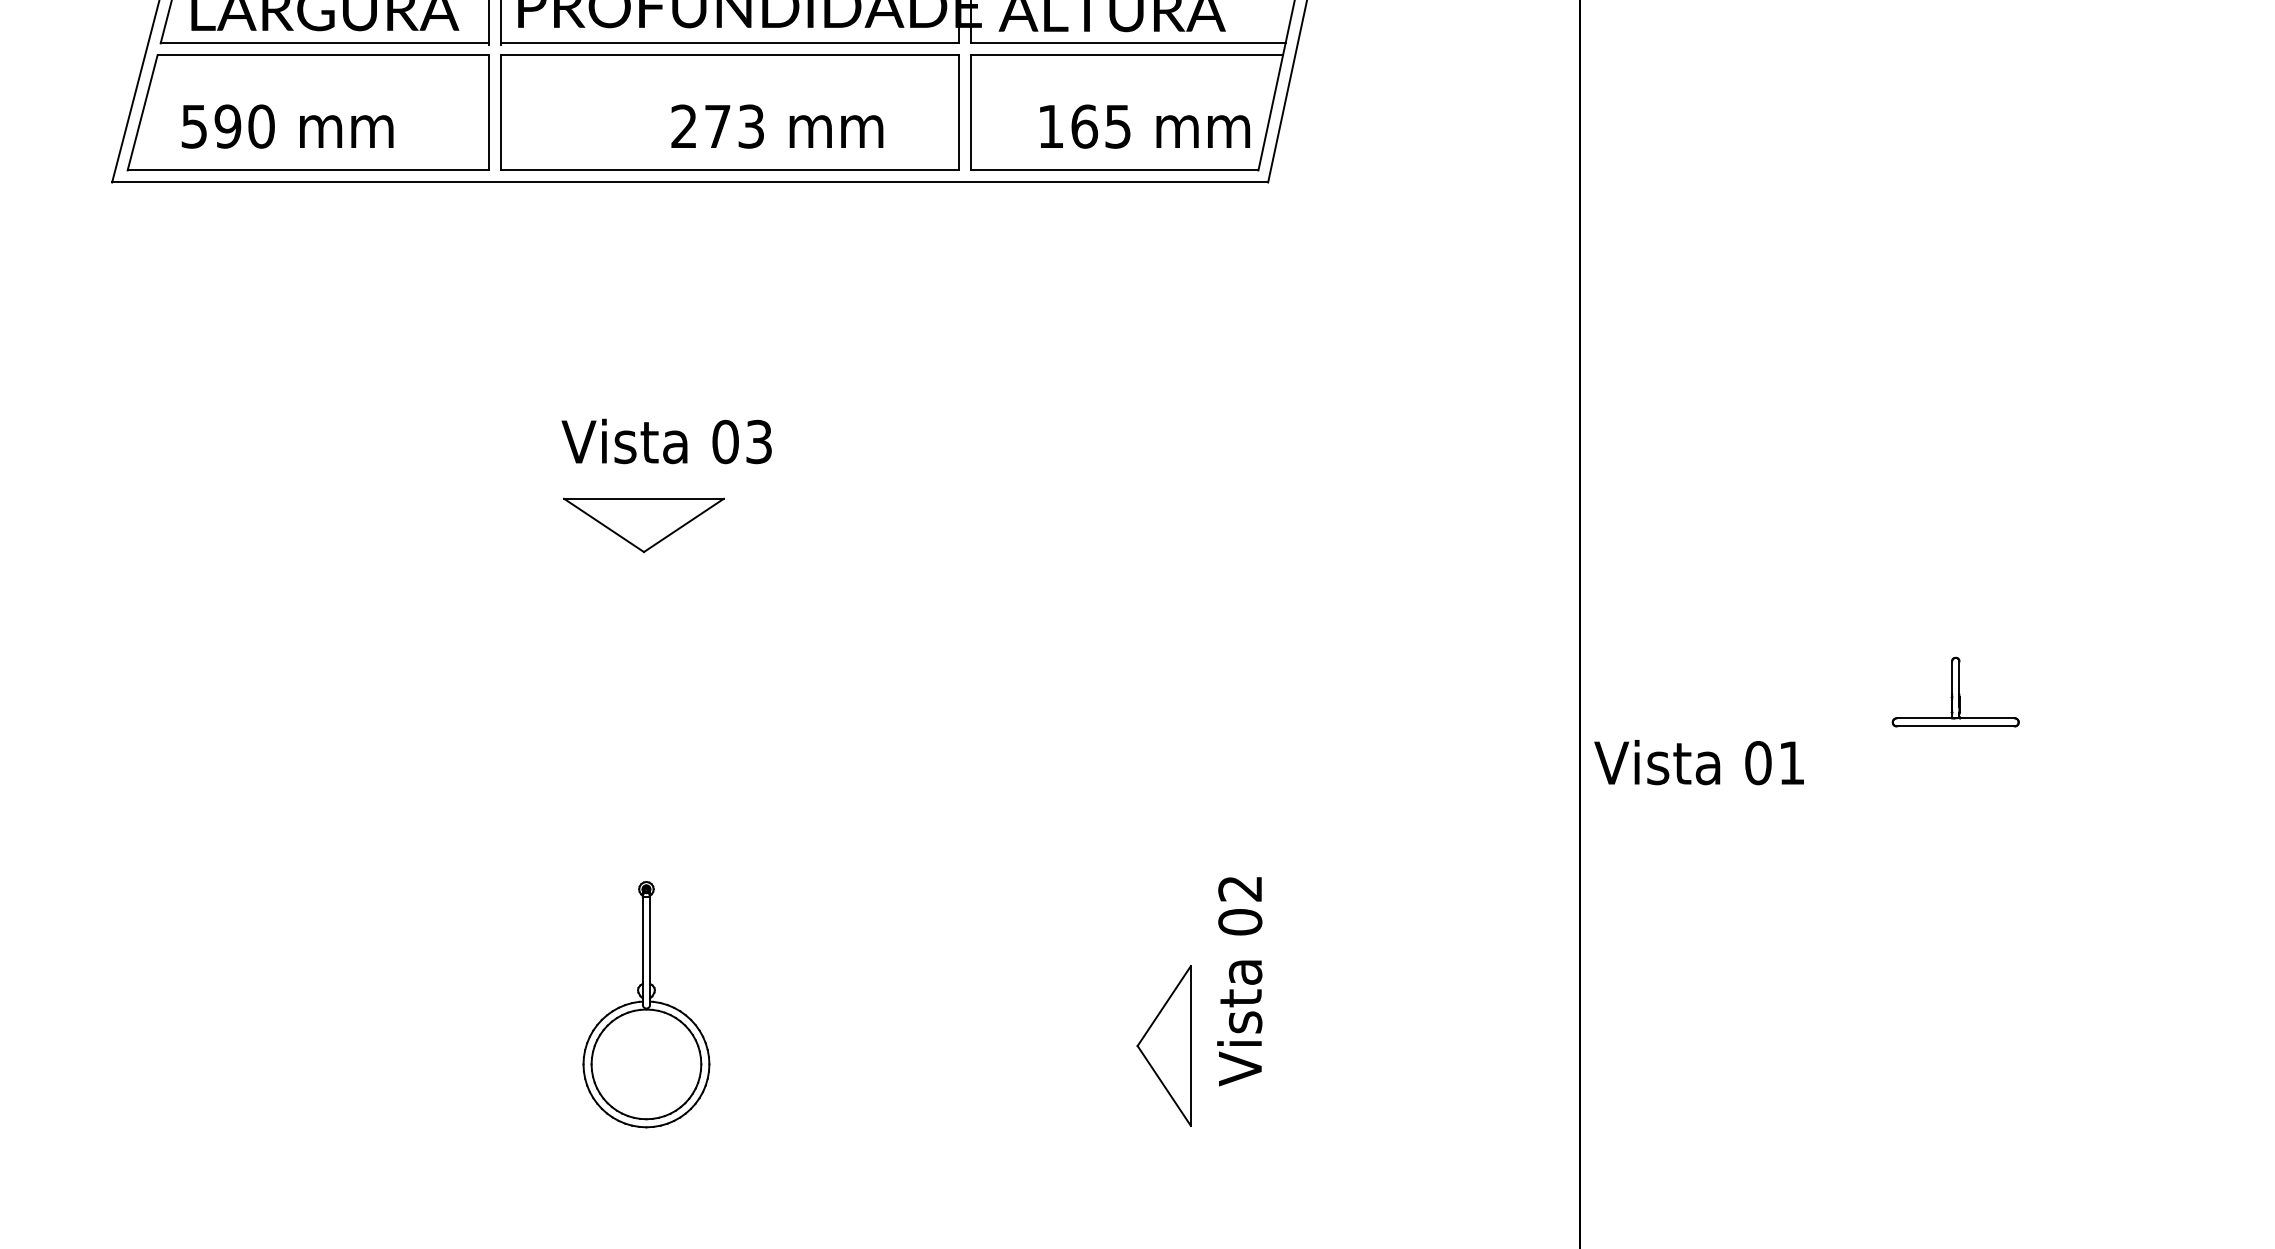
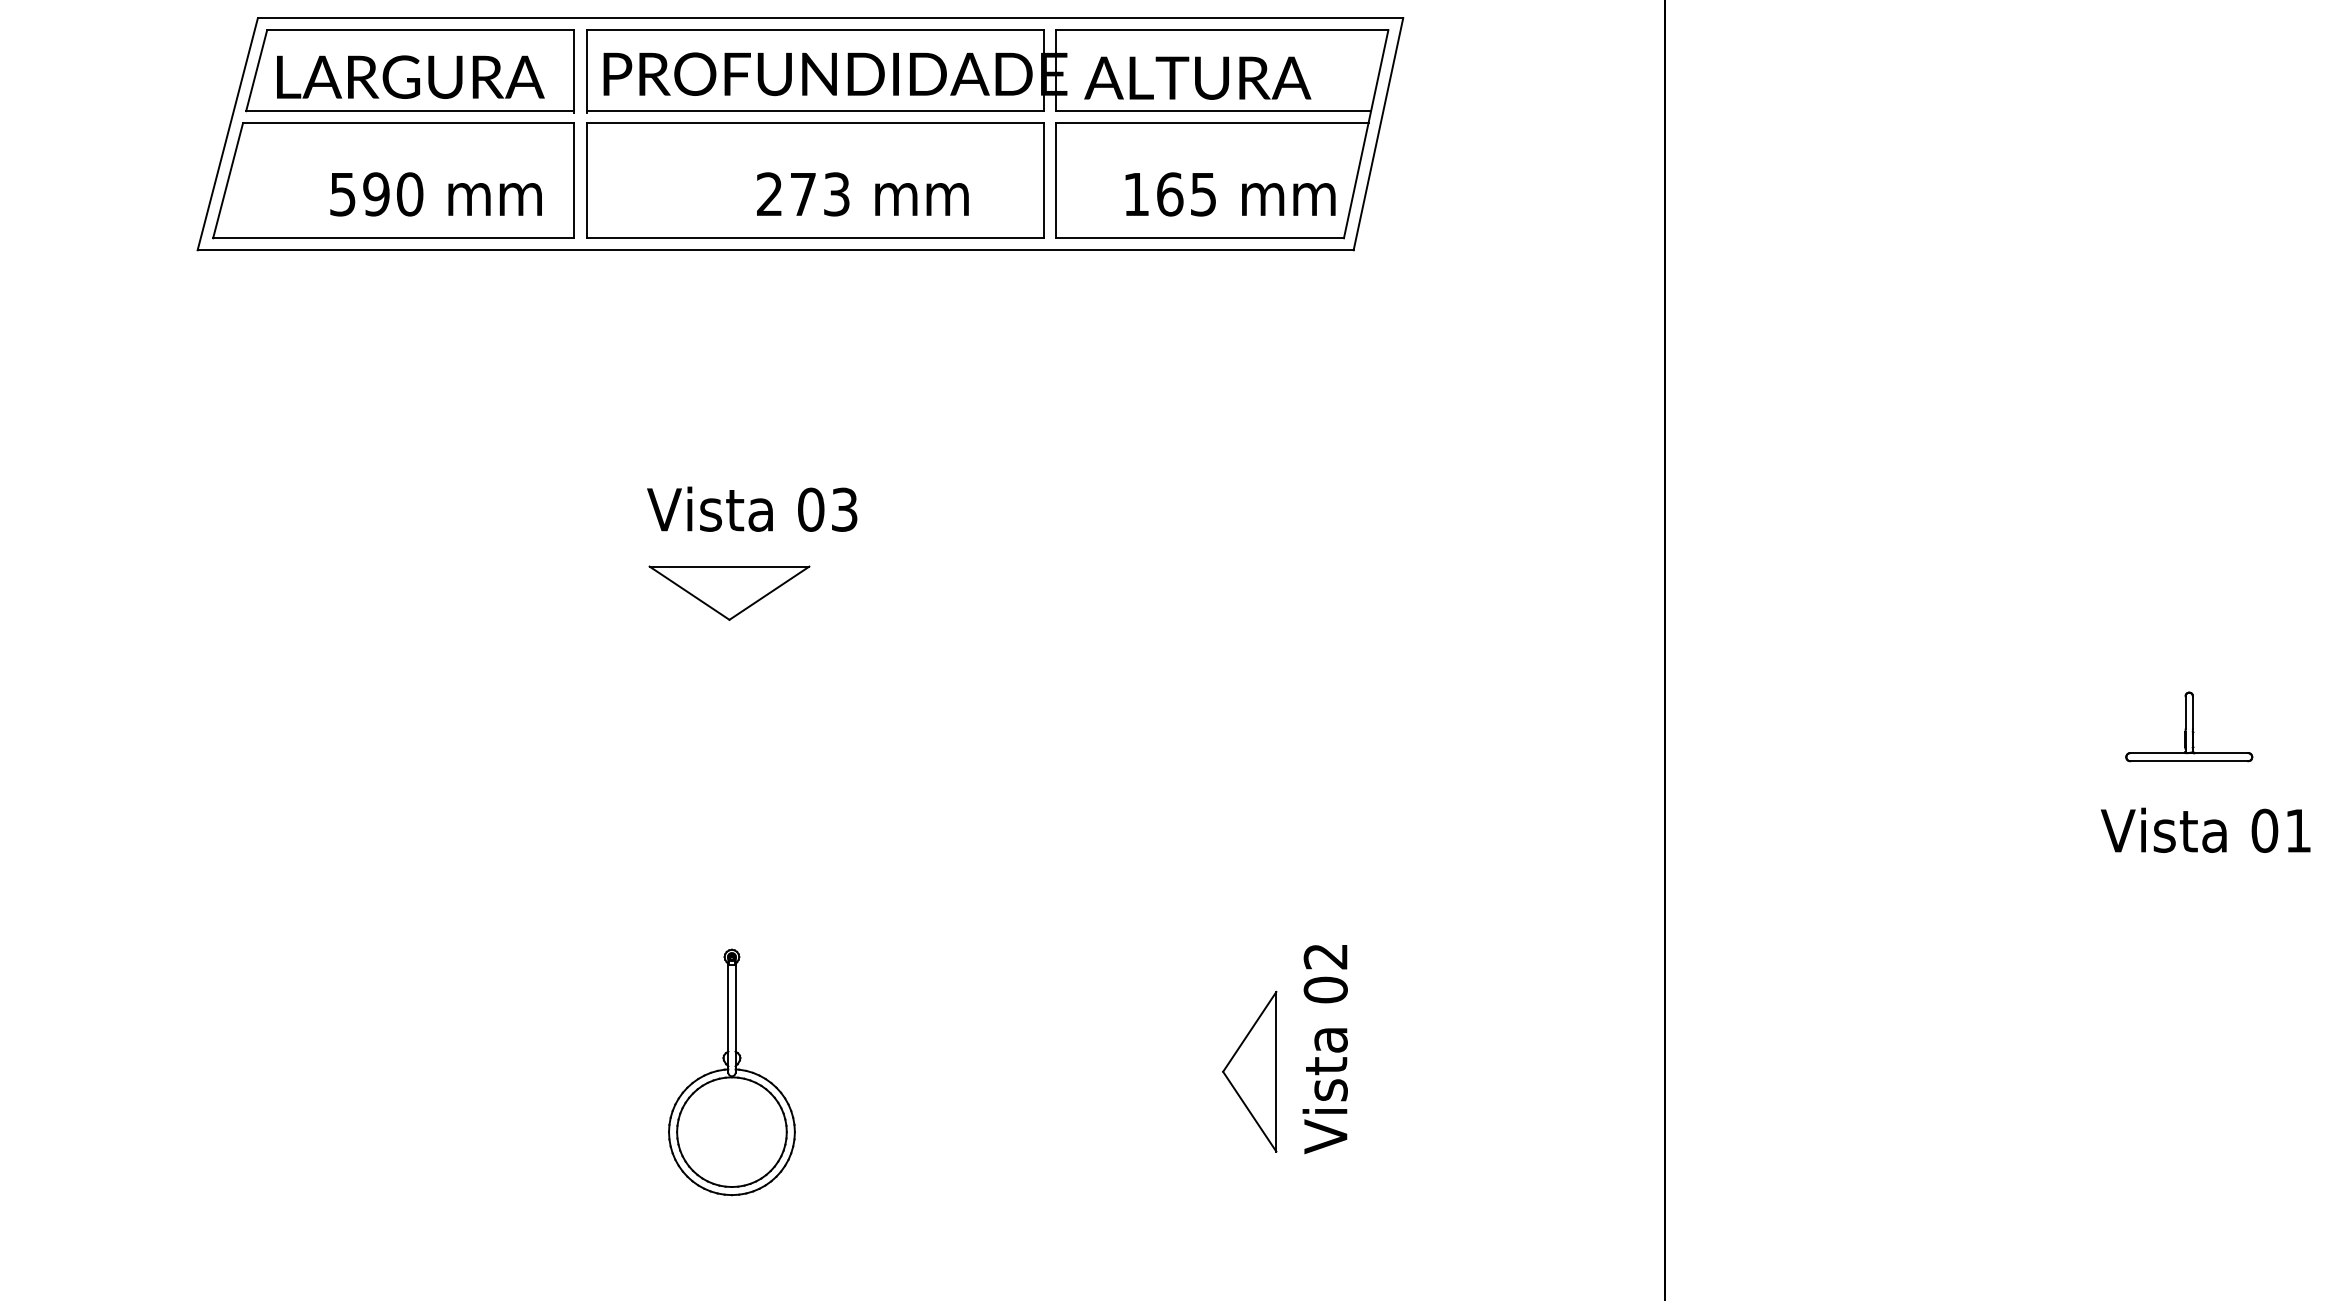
text: (287, 126) -> (435, 194), moved
part: (1956, 691) -> (2189, 726), moved
text: (1699, 761) -> (2205, 829), moved
part: (1164, 1045) -> (1249, 1071), moved

